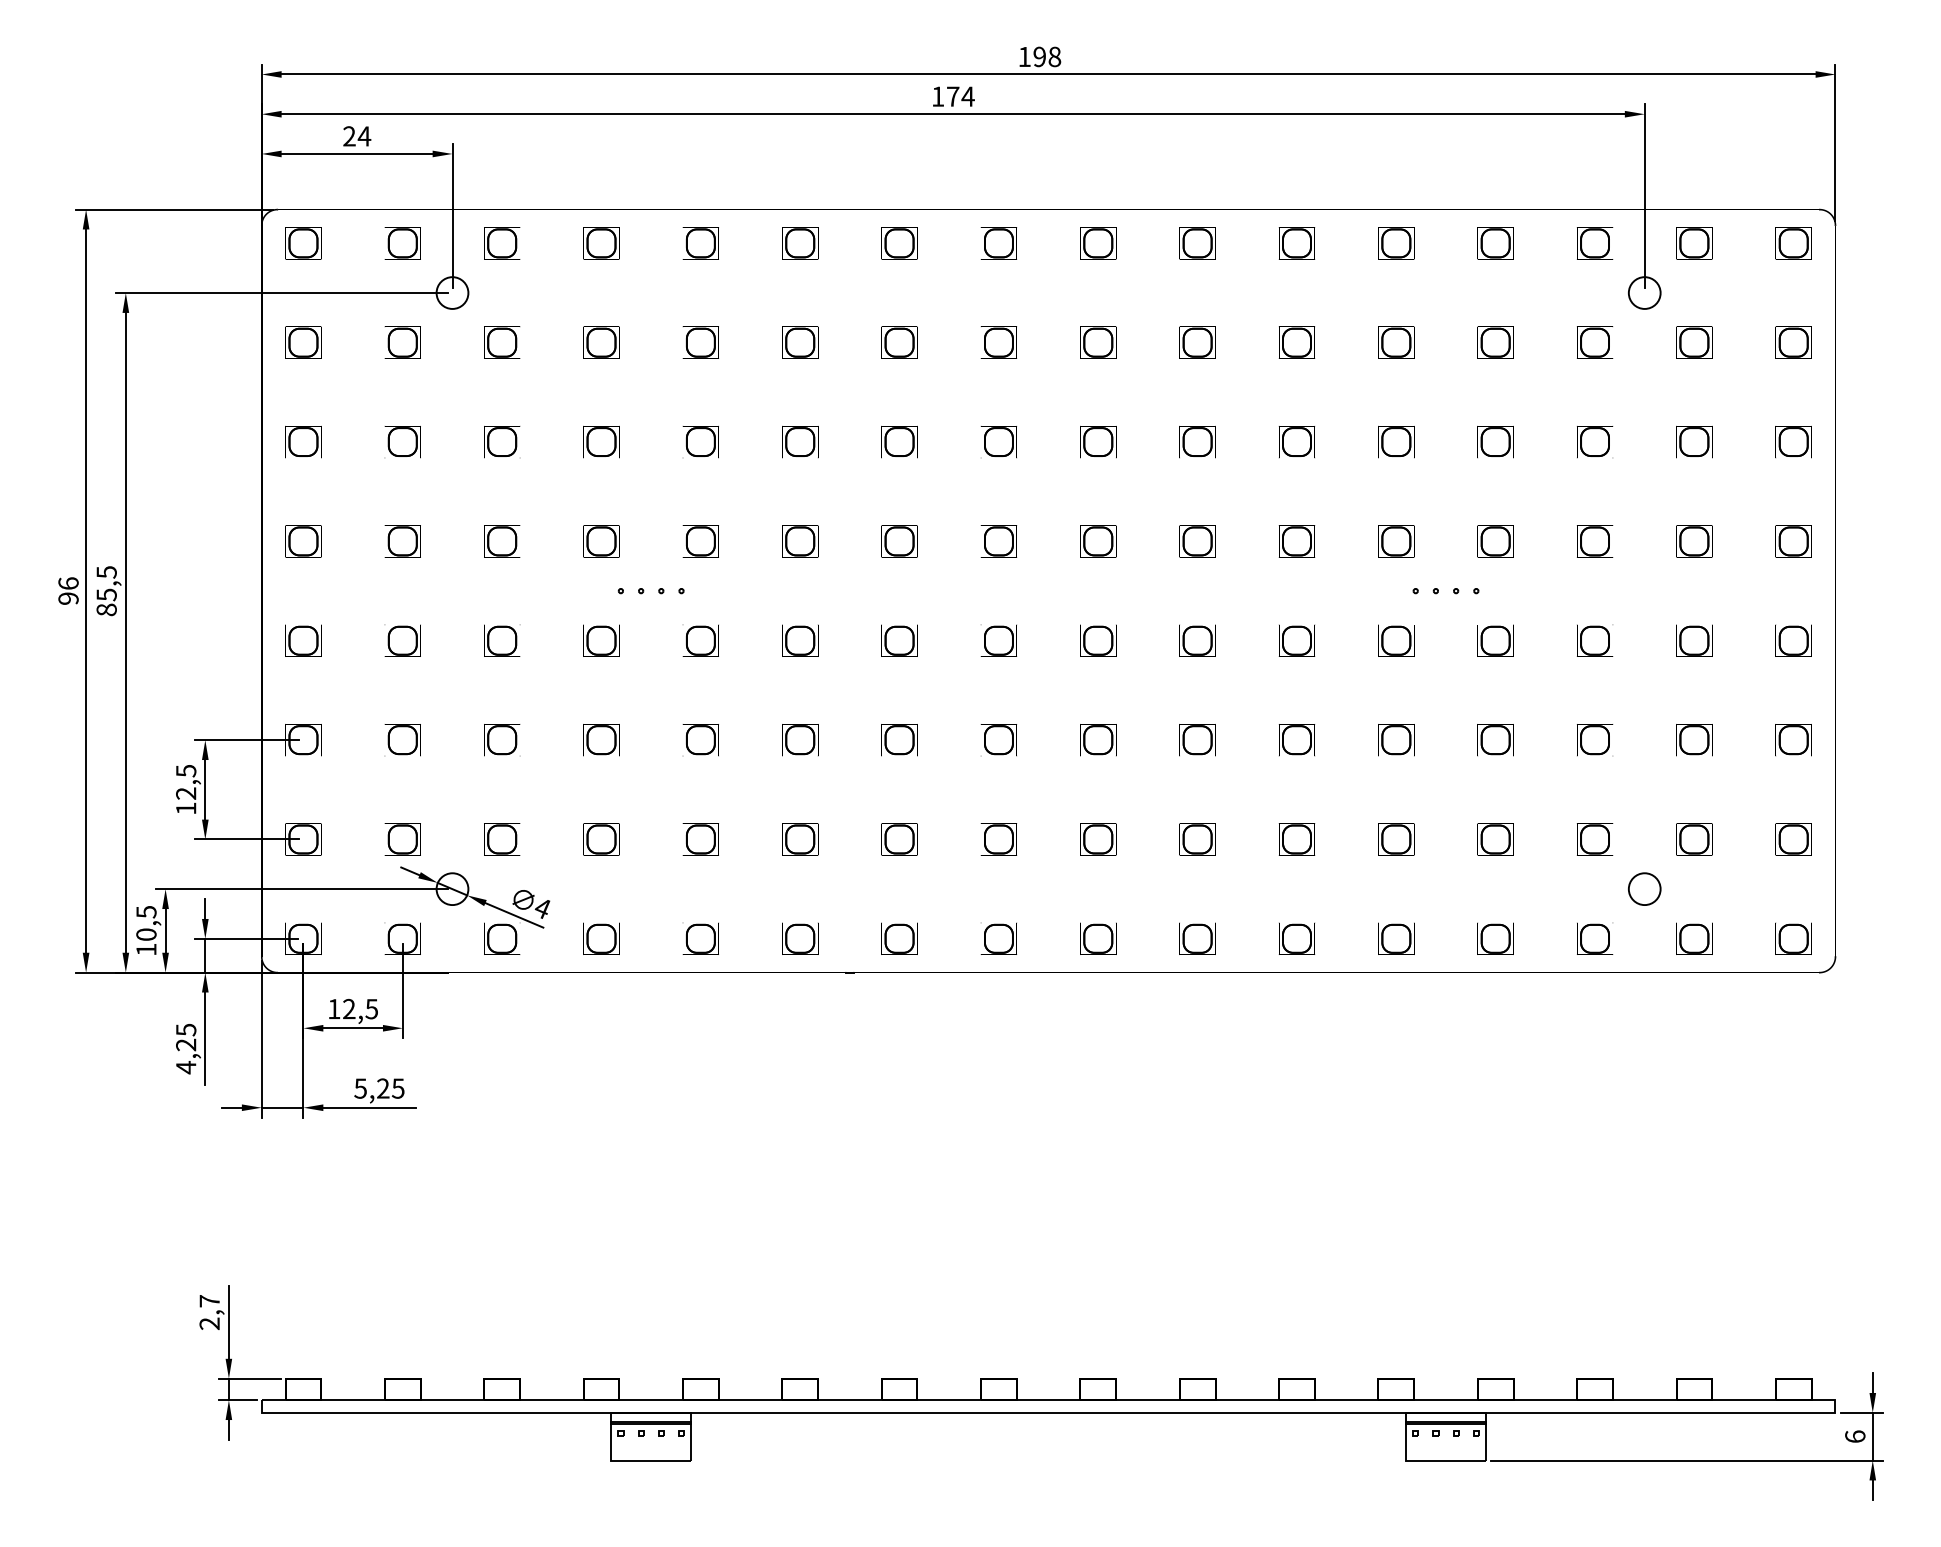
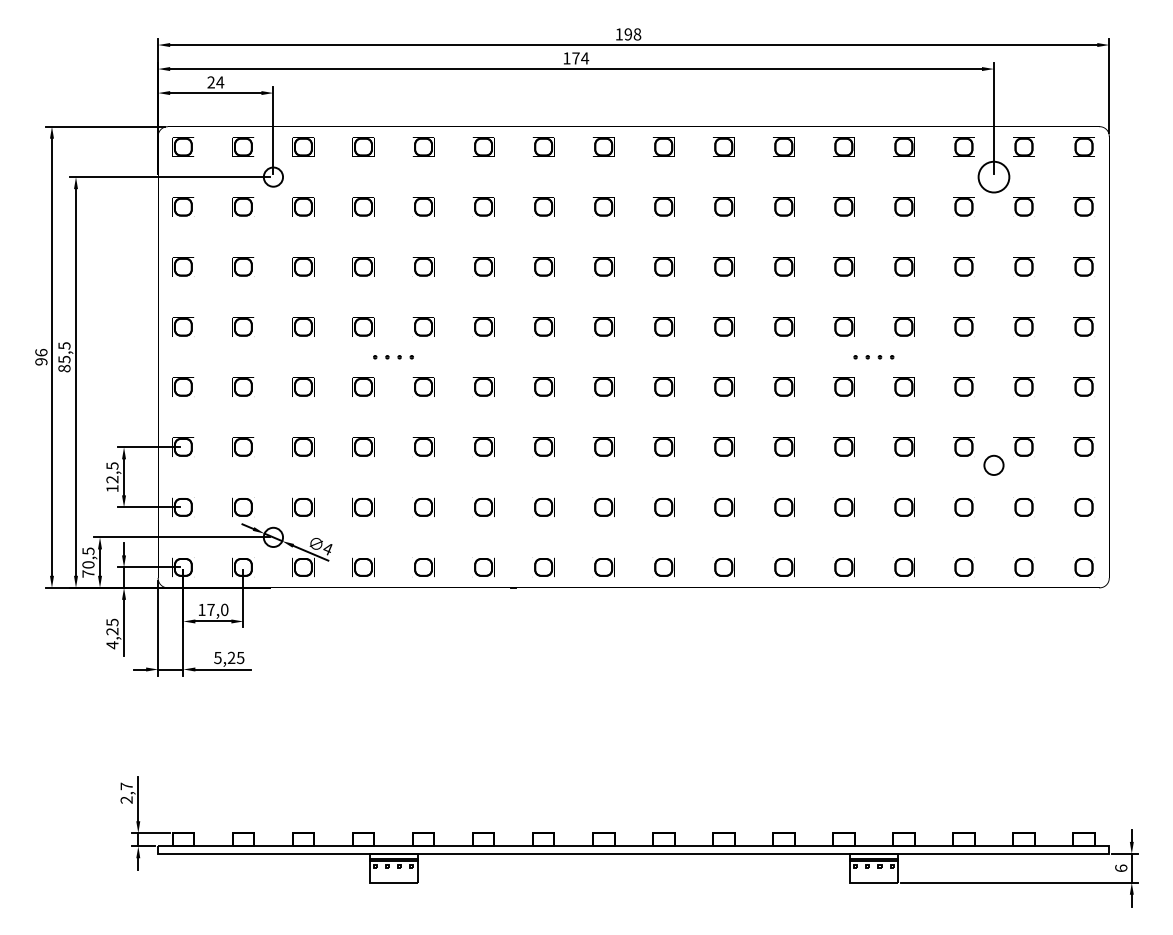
circle: (1643, 292) -> (993, 176), size x1.6
circle: (1643, 887) -> (993, 464), moved
text: (146, 948) -> (88, 573), 10,5 -> 70,5
text: (359, 1008) -> (217, 609), 12,5 -> 17,0

